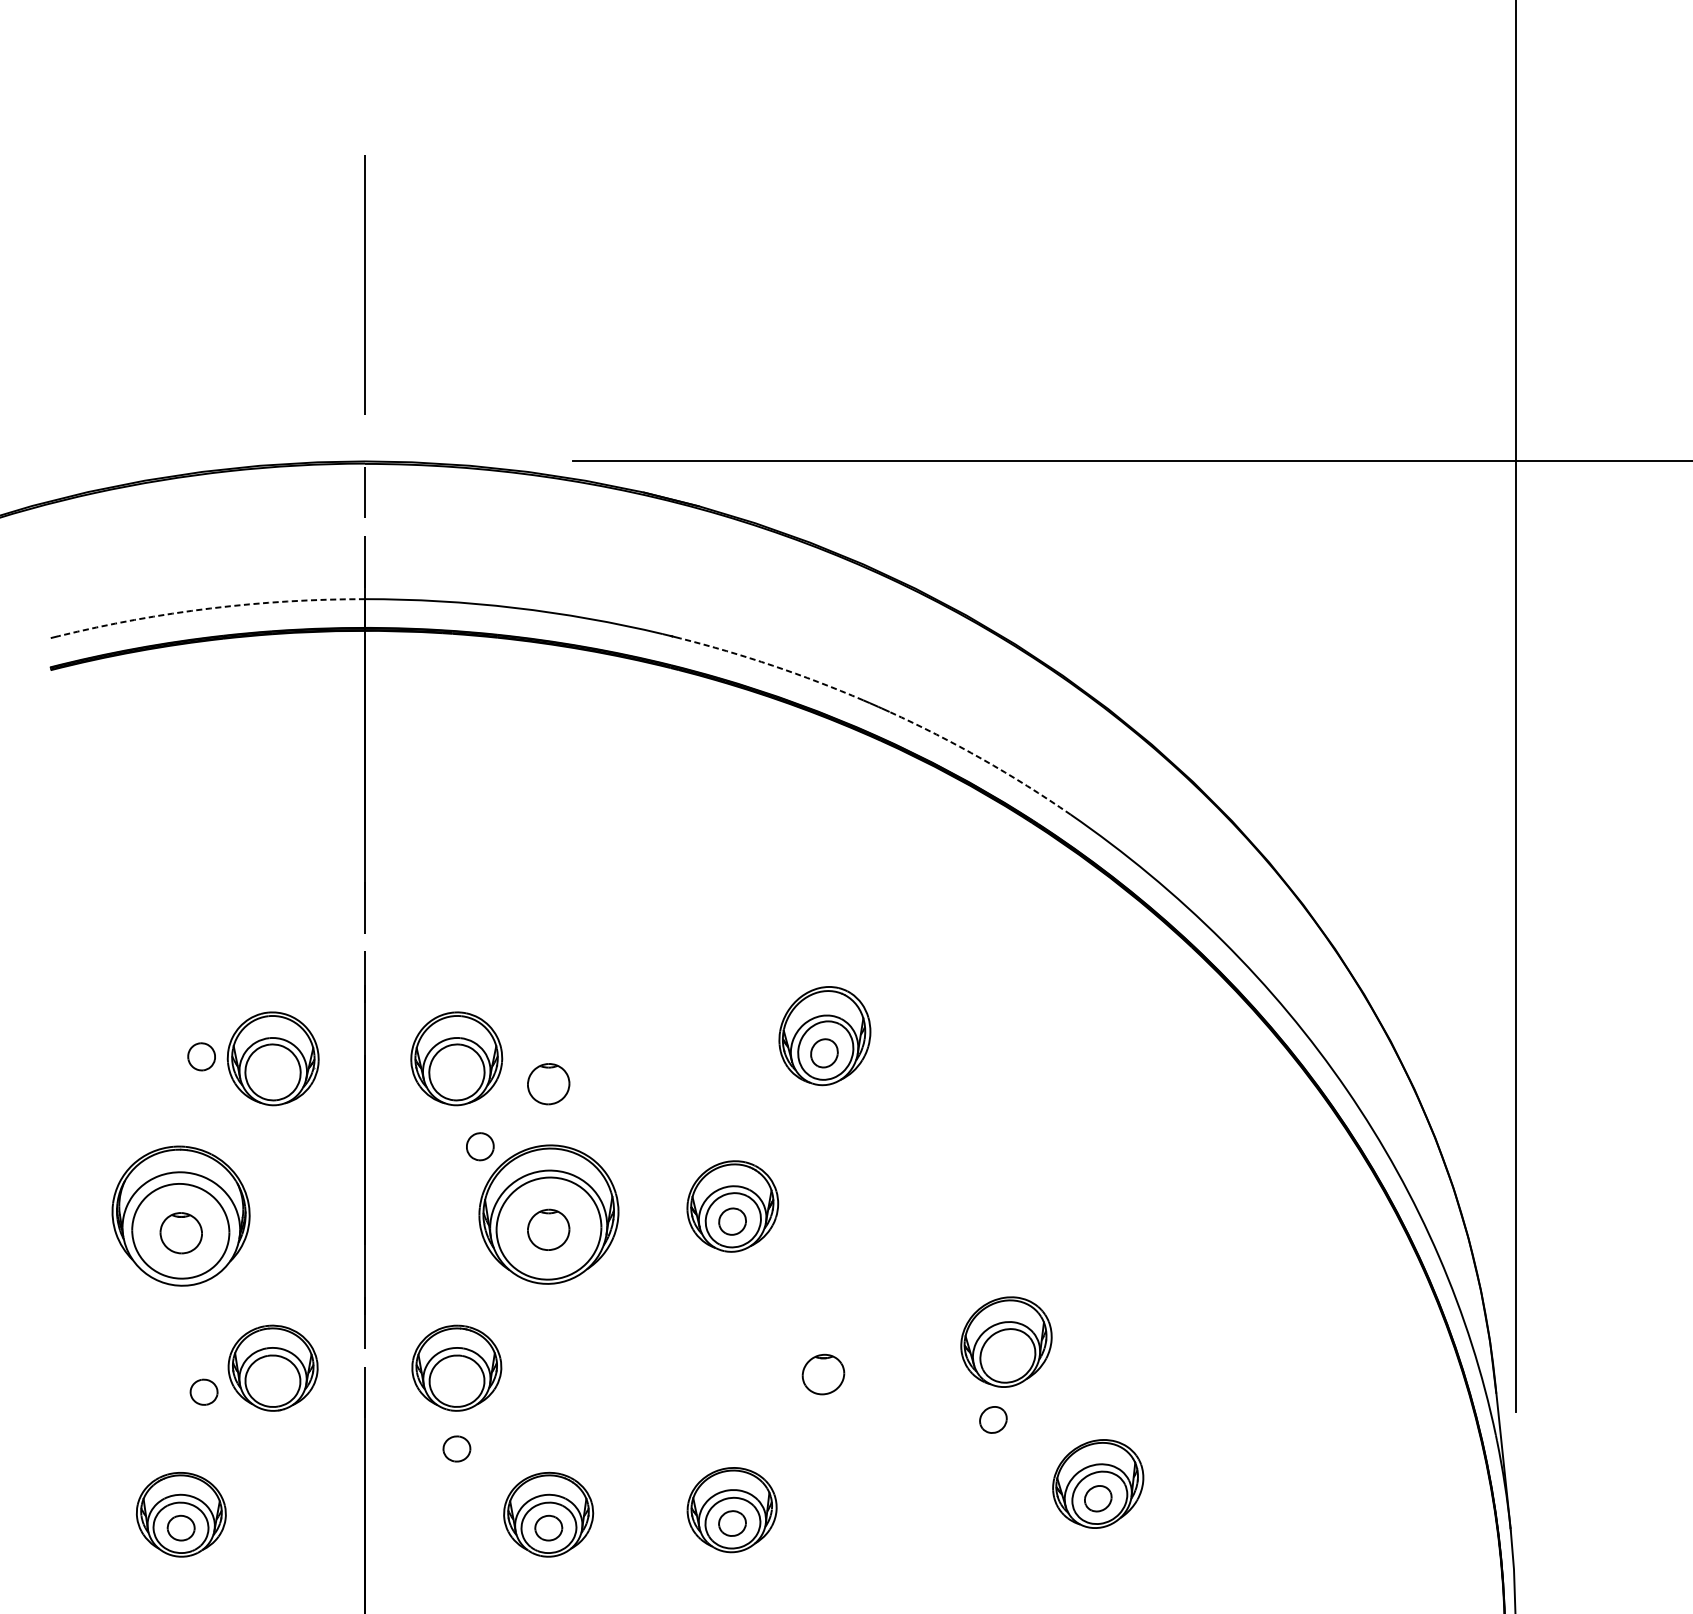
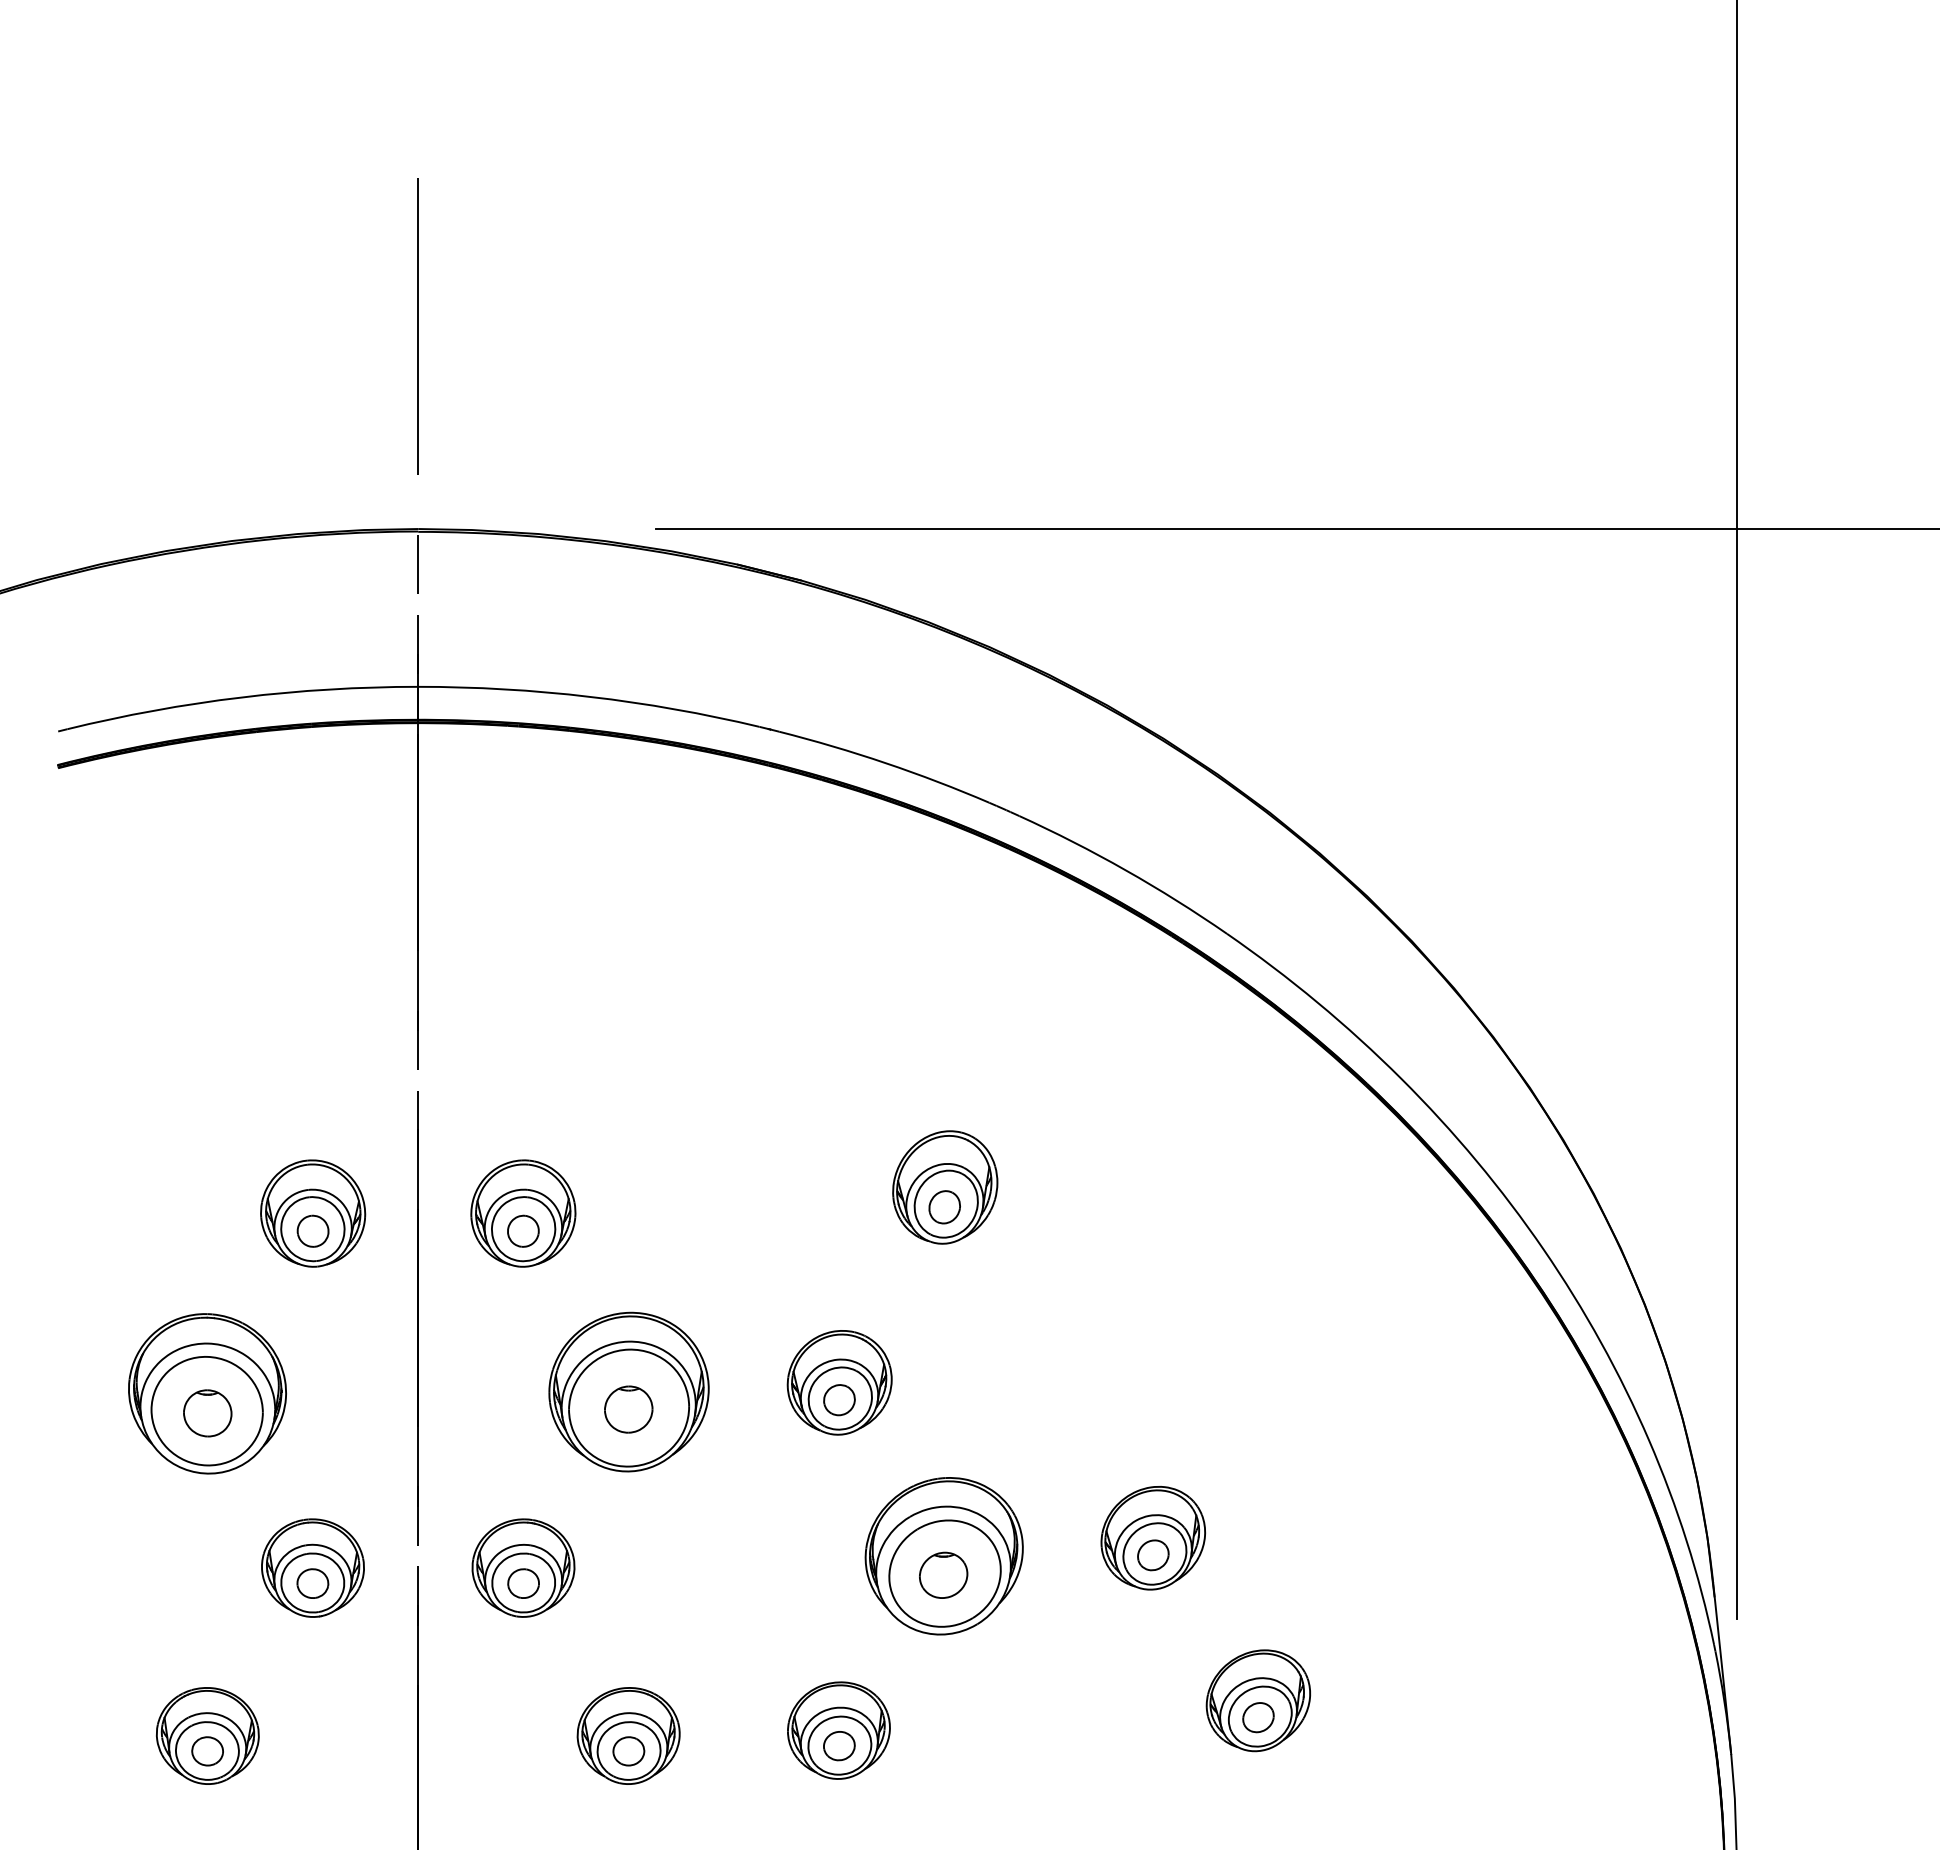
arc: (210, 608) -> (241, 697), dashed -> solid
arc: (772, 666) -> (885, 763), dashed -> solid
arc: (982, 759) -> (1125, 870), dashed -> solid
part: (201, 1056) -> (312, 1230), moved
part: (548, 1084) -> (628, 1242), removed
part: (480, 1146) -> (523, 1230), moved
part: (823, 1358) -> (943, 1556), added
part: (203, 1392) -> (312, 1583), moved
part: (993, 1420) -> (1153, 1555), moved
part: (456, 1448) -> (523, 1583), moved

